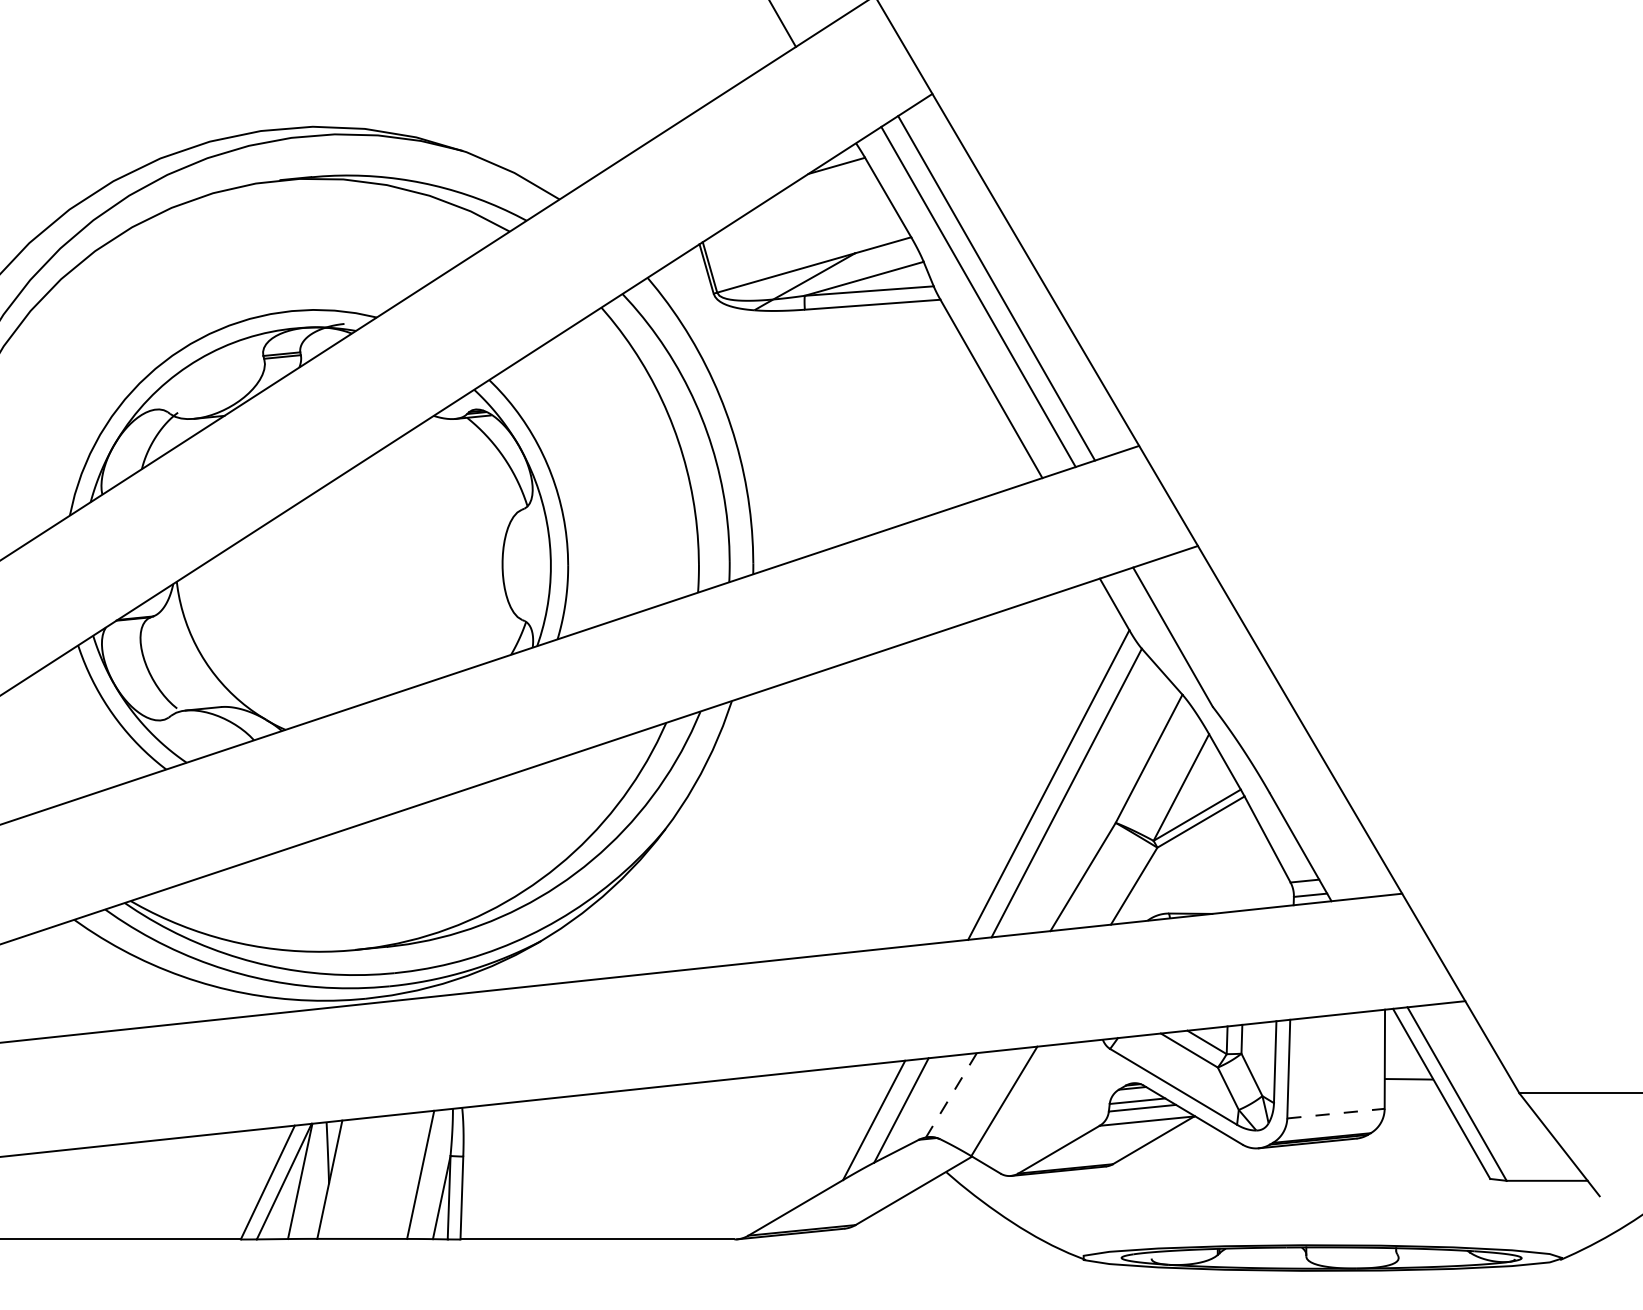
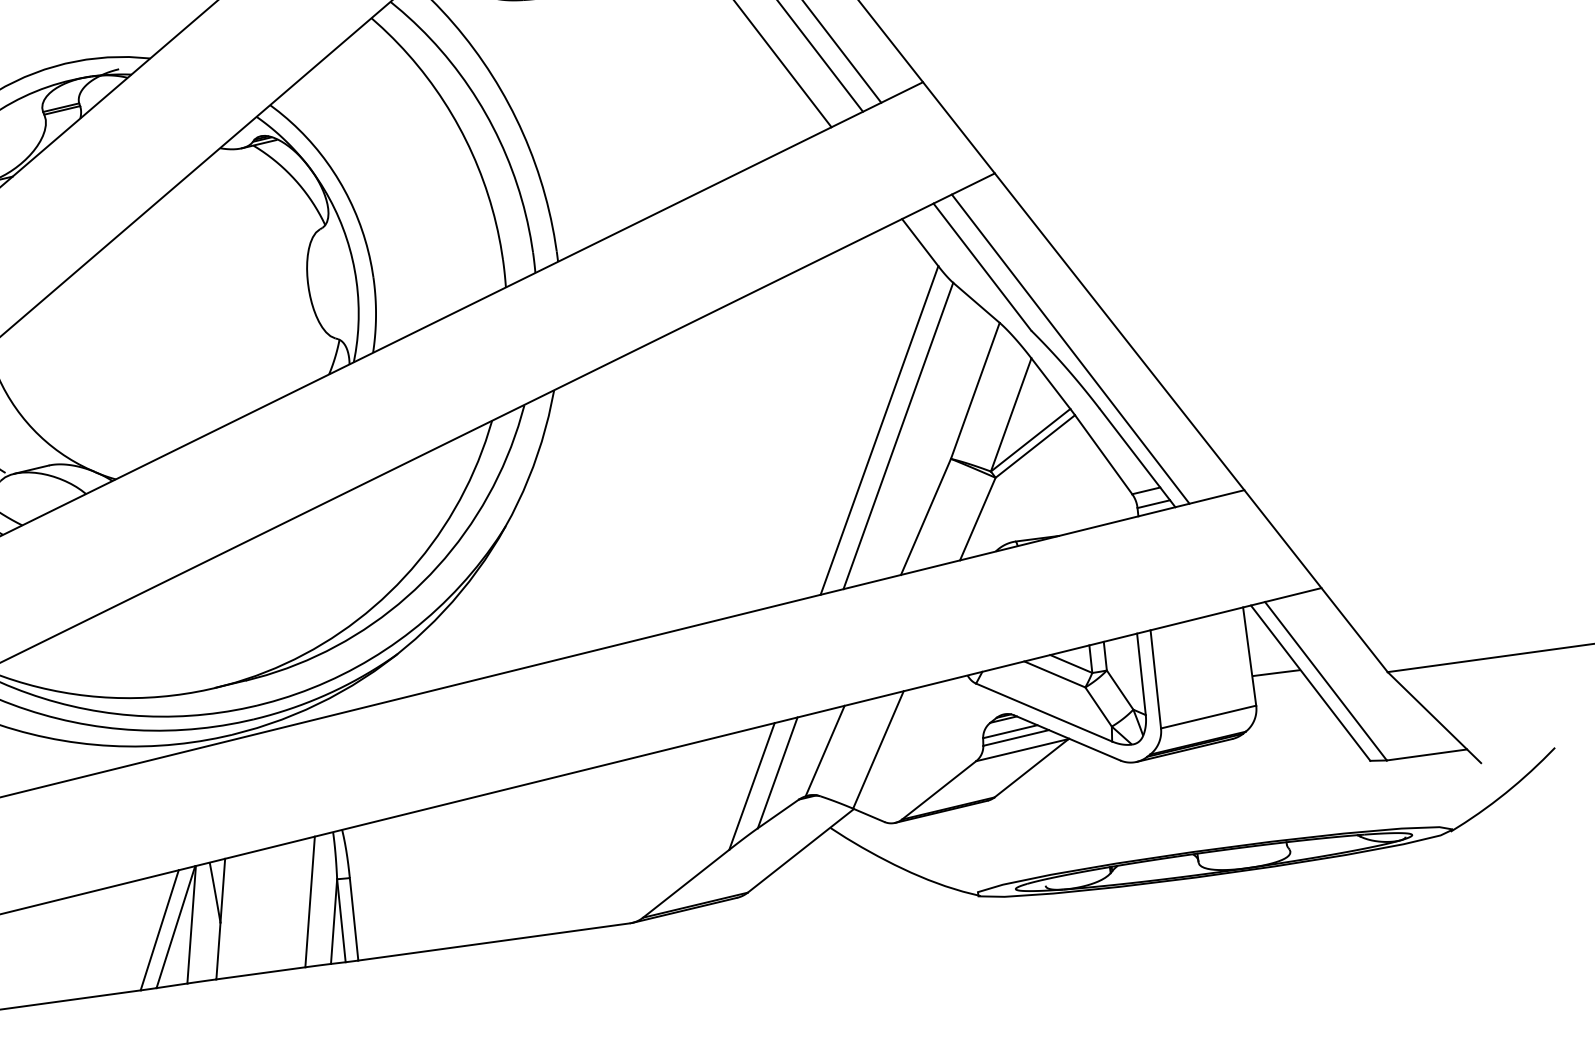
line: (1248, 730) -> (1069, 349), added
line: (951, 1095) -> (825, 751), dashed -> solid
line: (1335, 1113) -> (1208, 716), dashed -> solid

